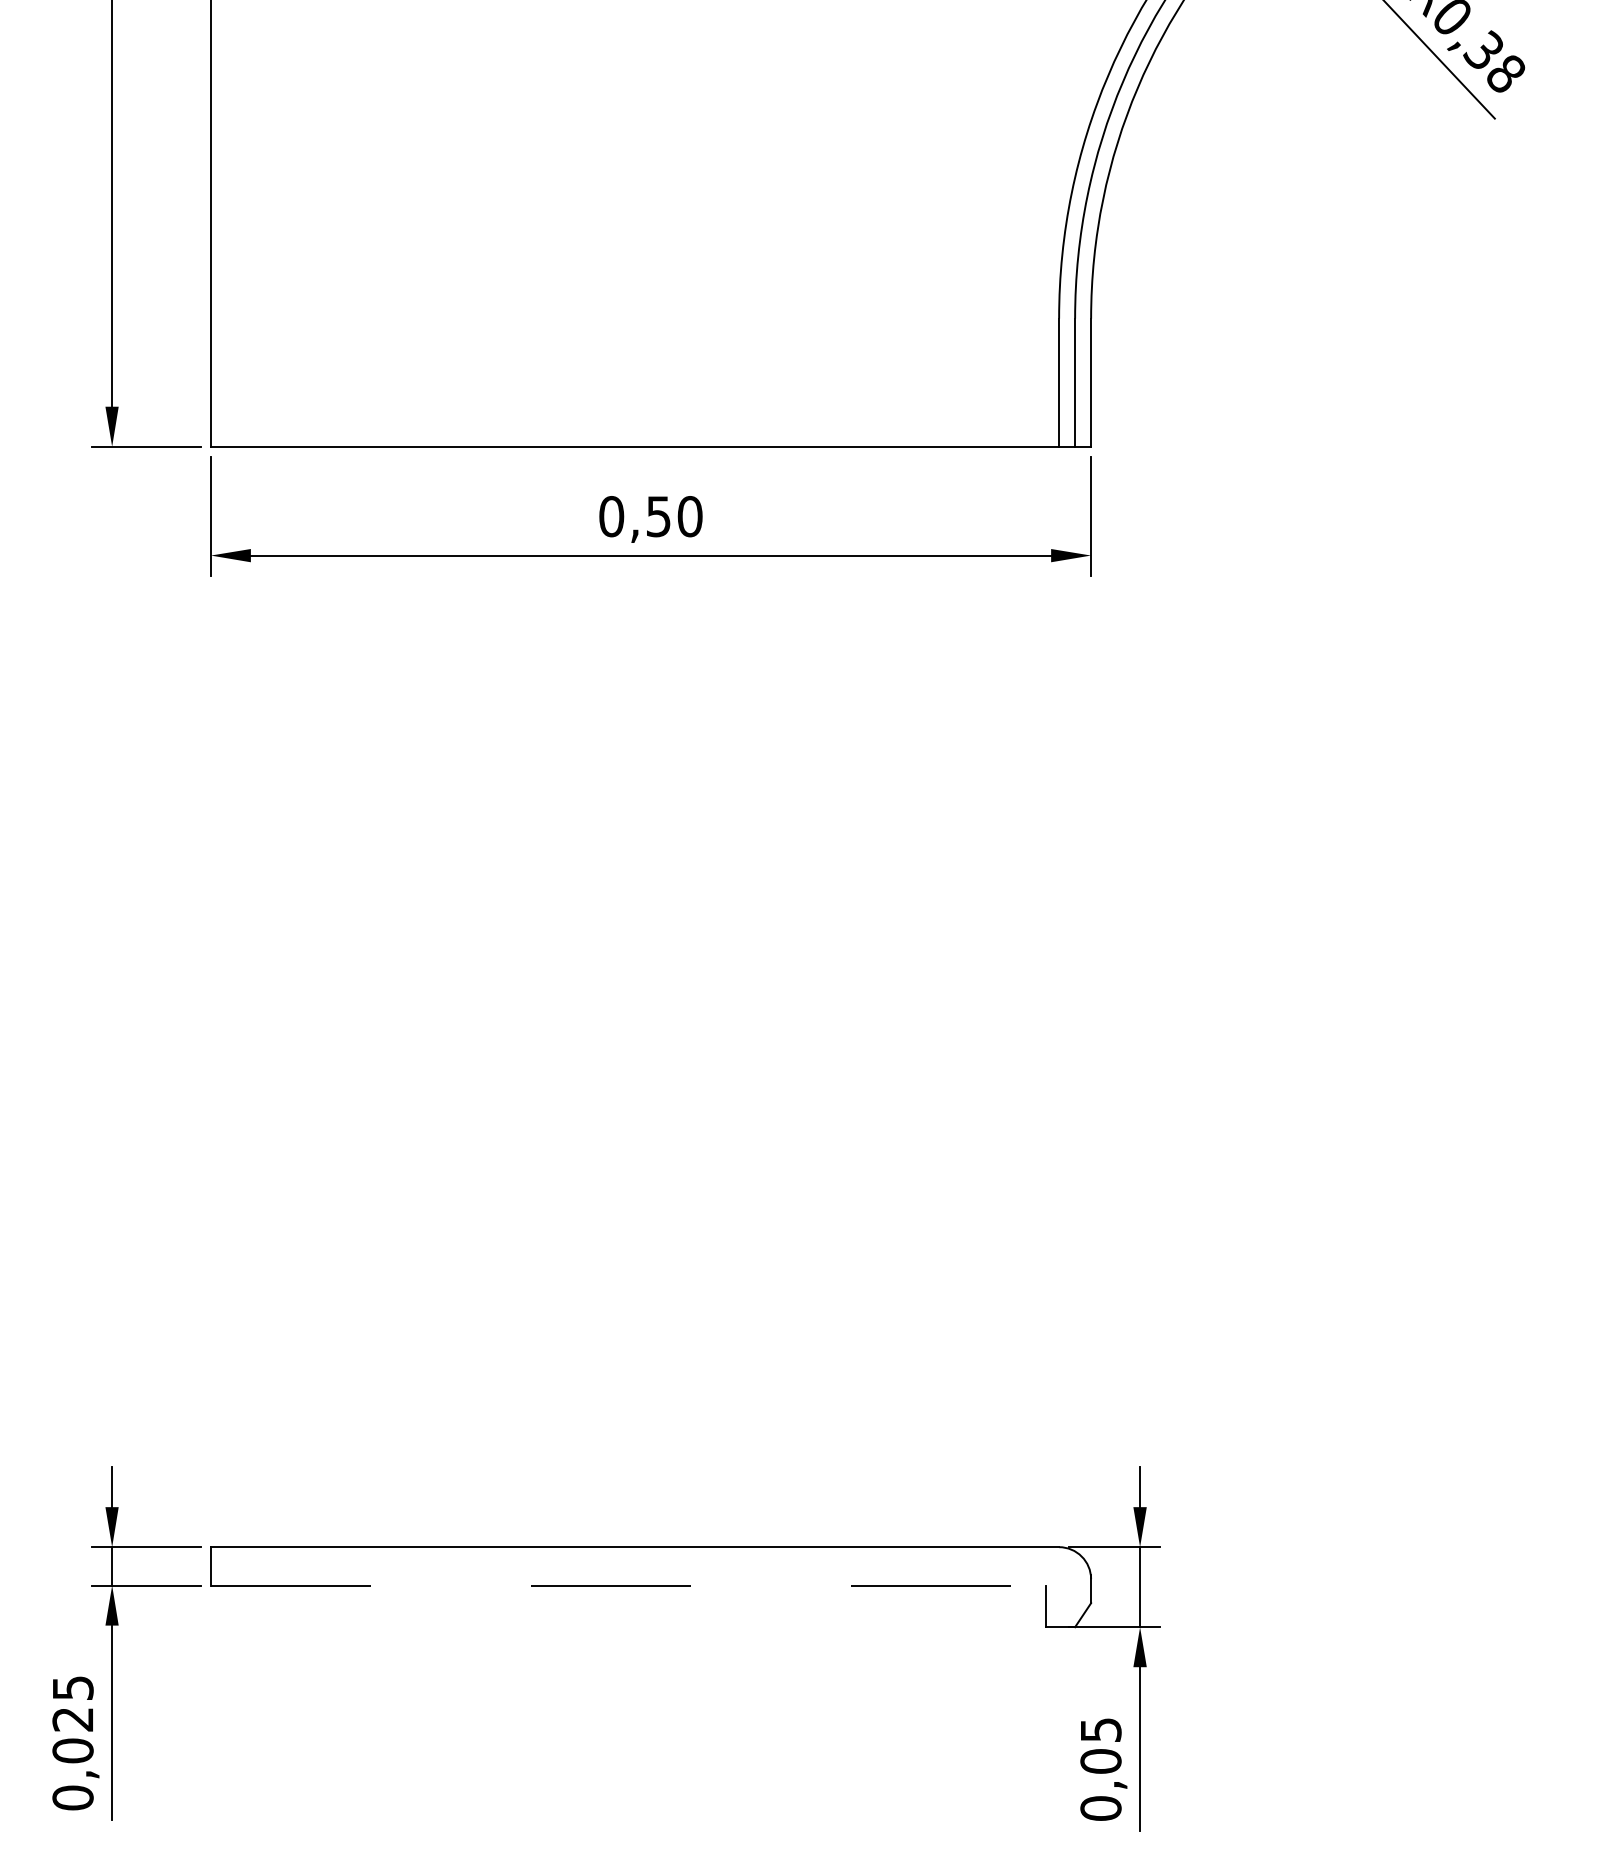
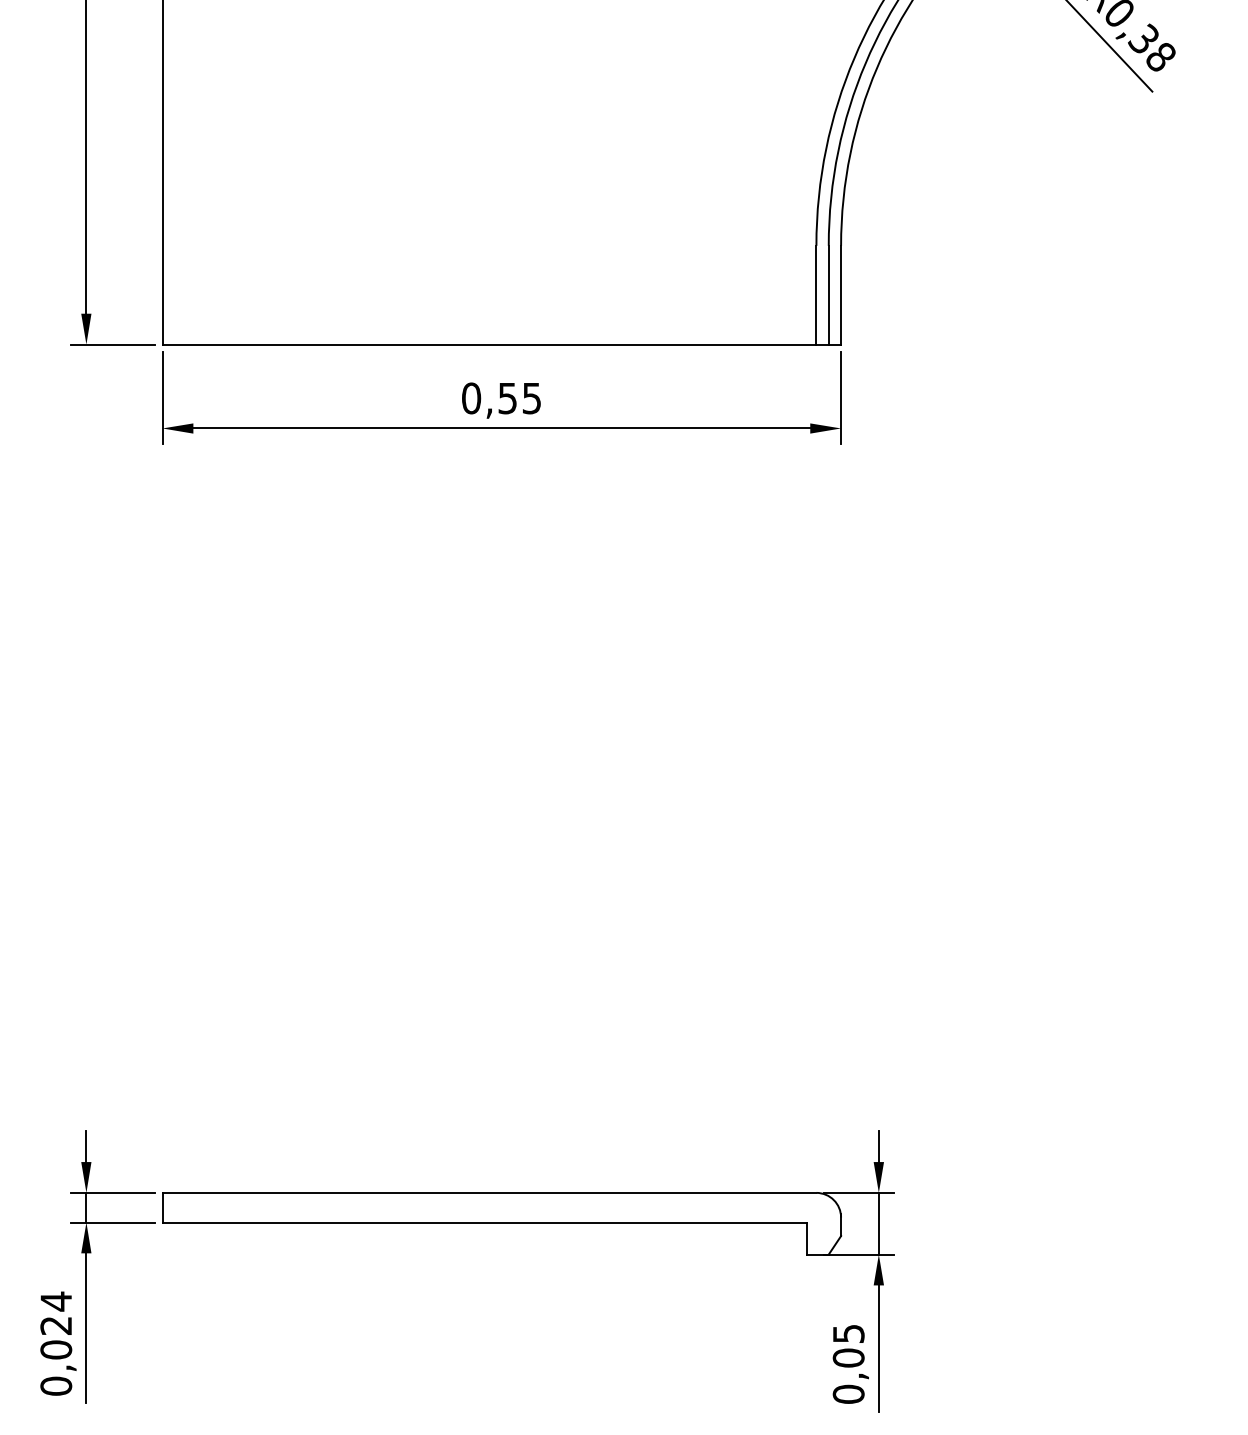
text: (689, 516) -> (531, 398), 0,50 -> 0,55
line: (628, 1585) -> (484, 1222), dashed -> solid
text: (73, 1688) -> (56, 1301), 0,025 -> 0,024

